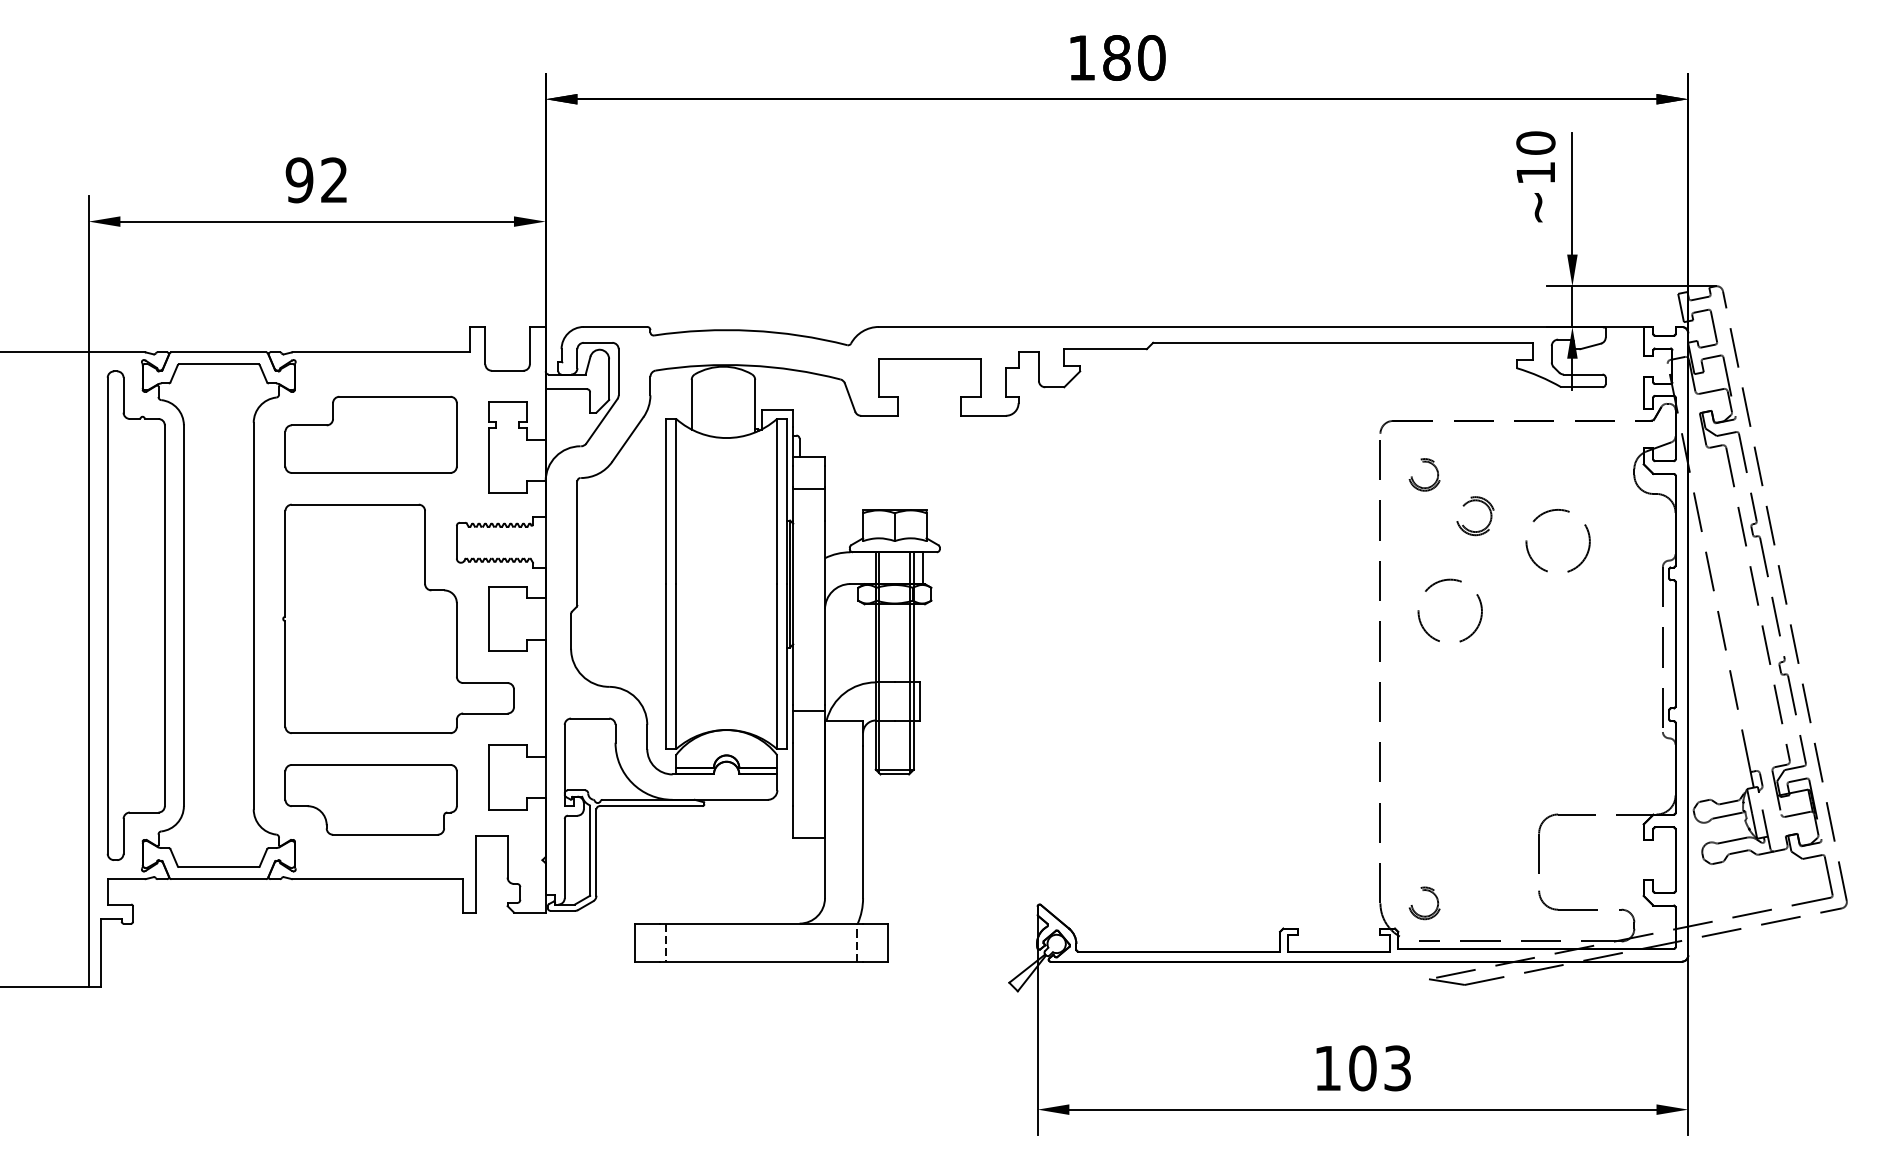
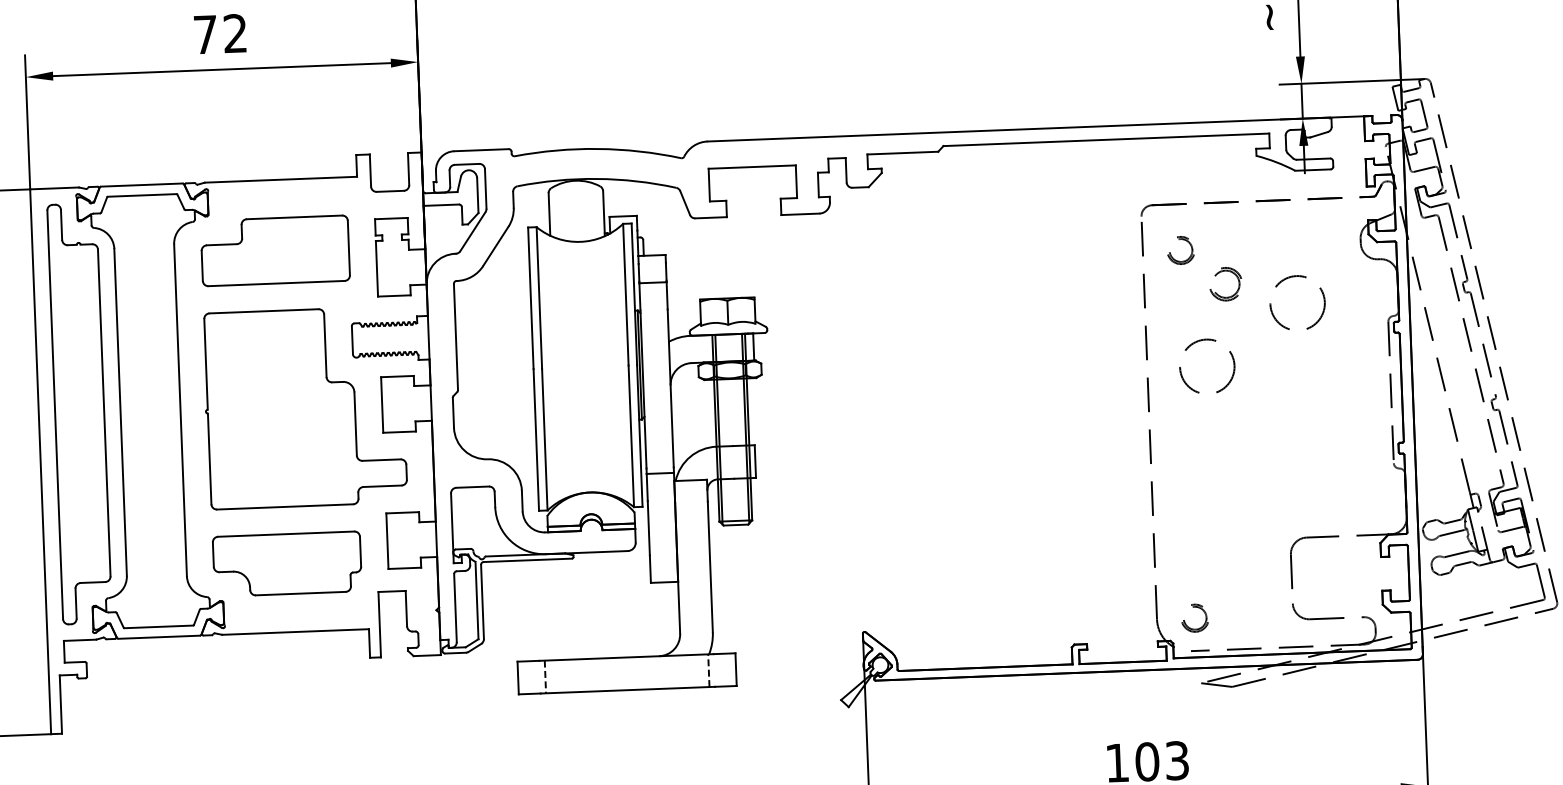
text: (299, 180) -> (205, 34), 92 -> 72

